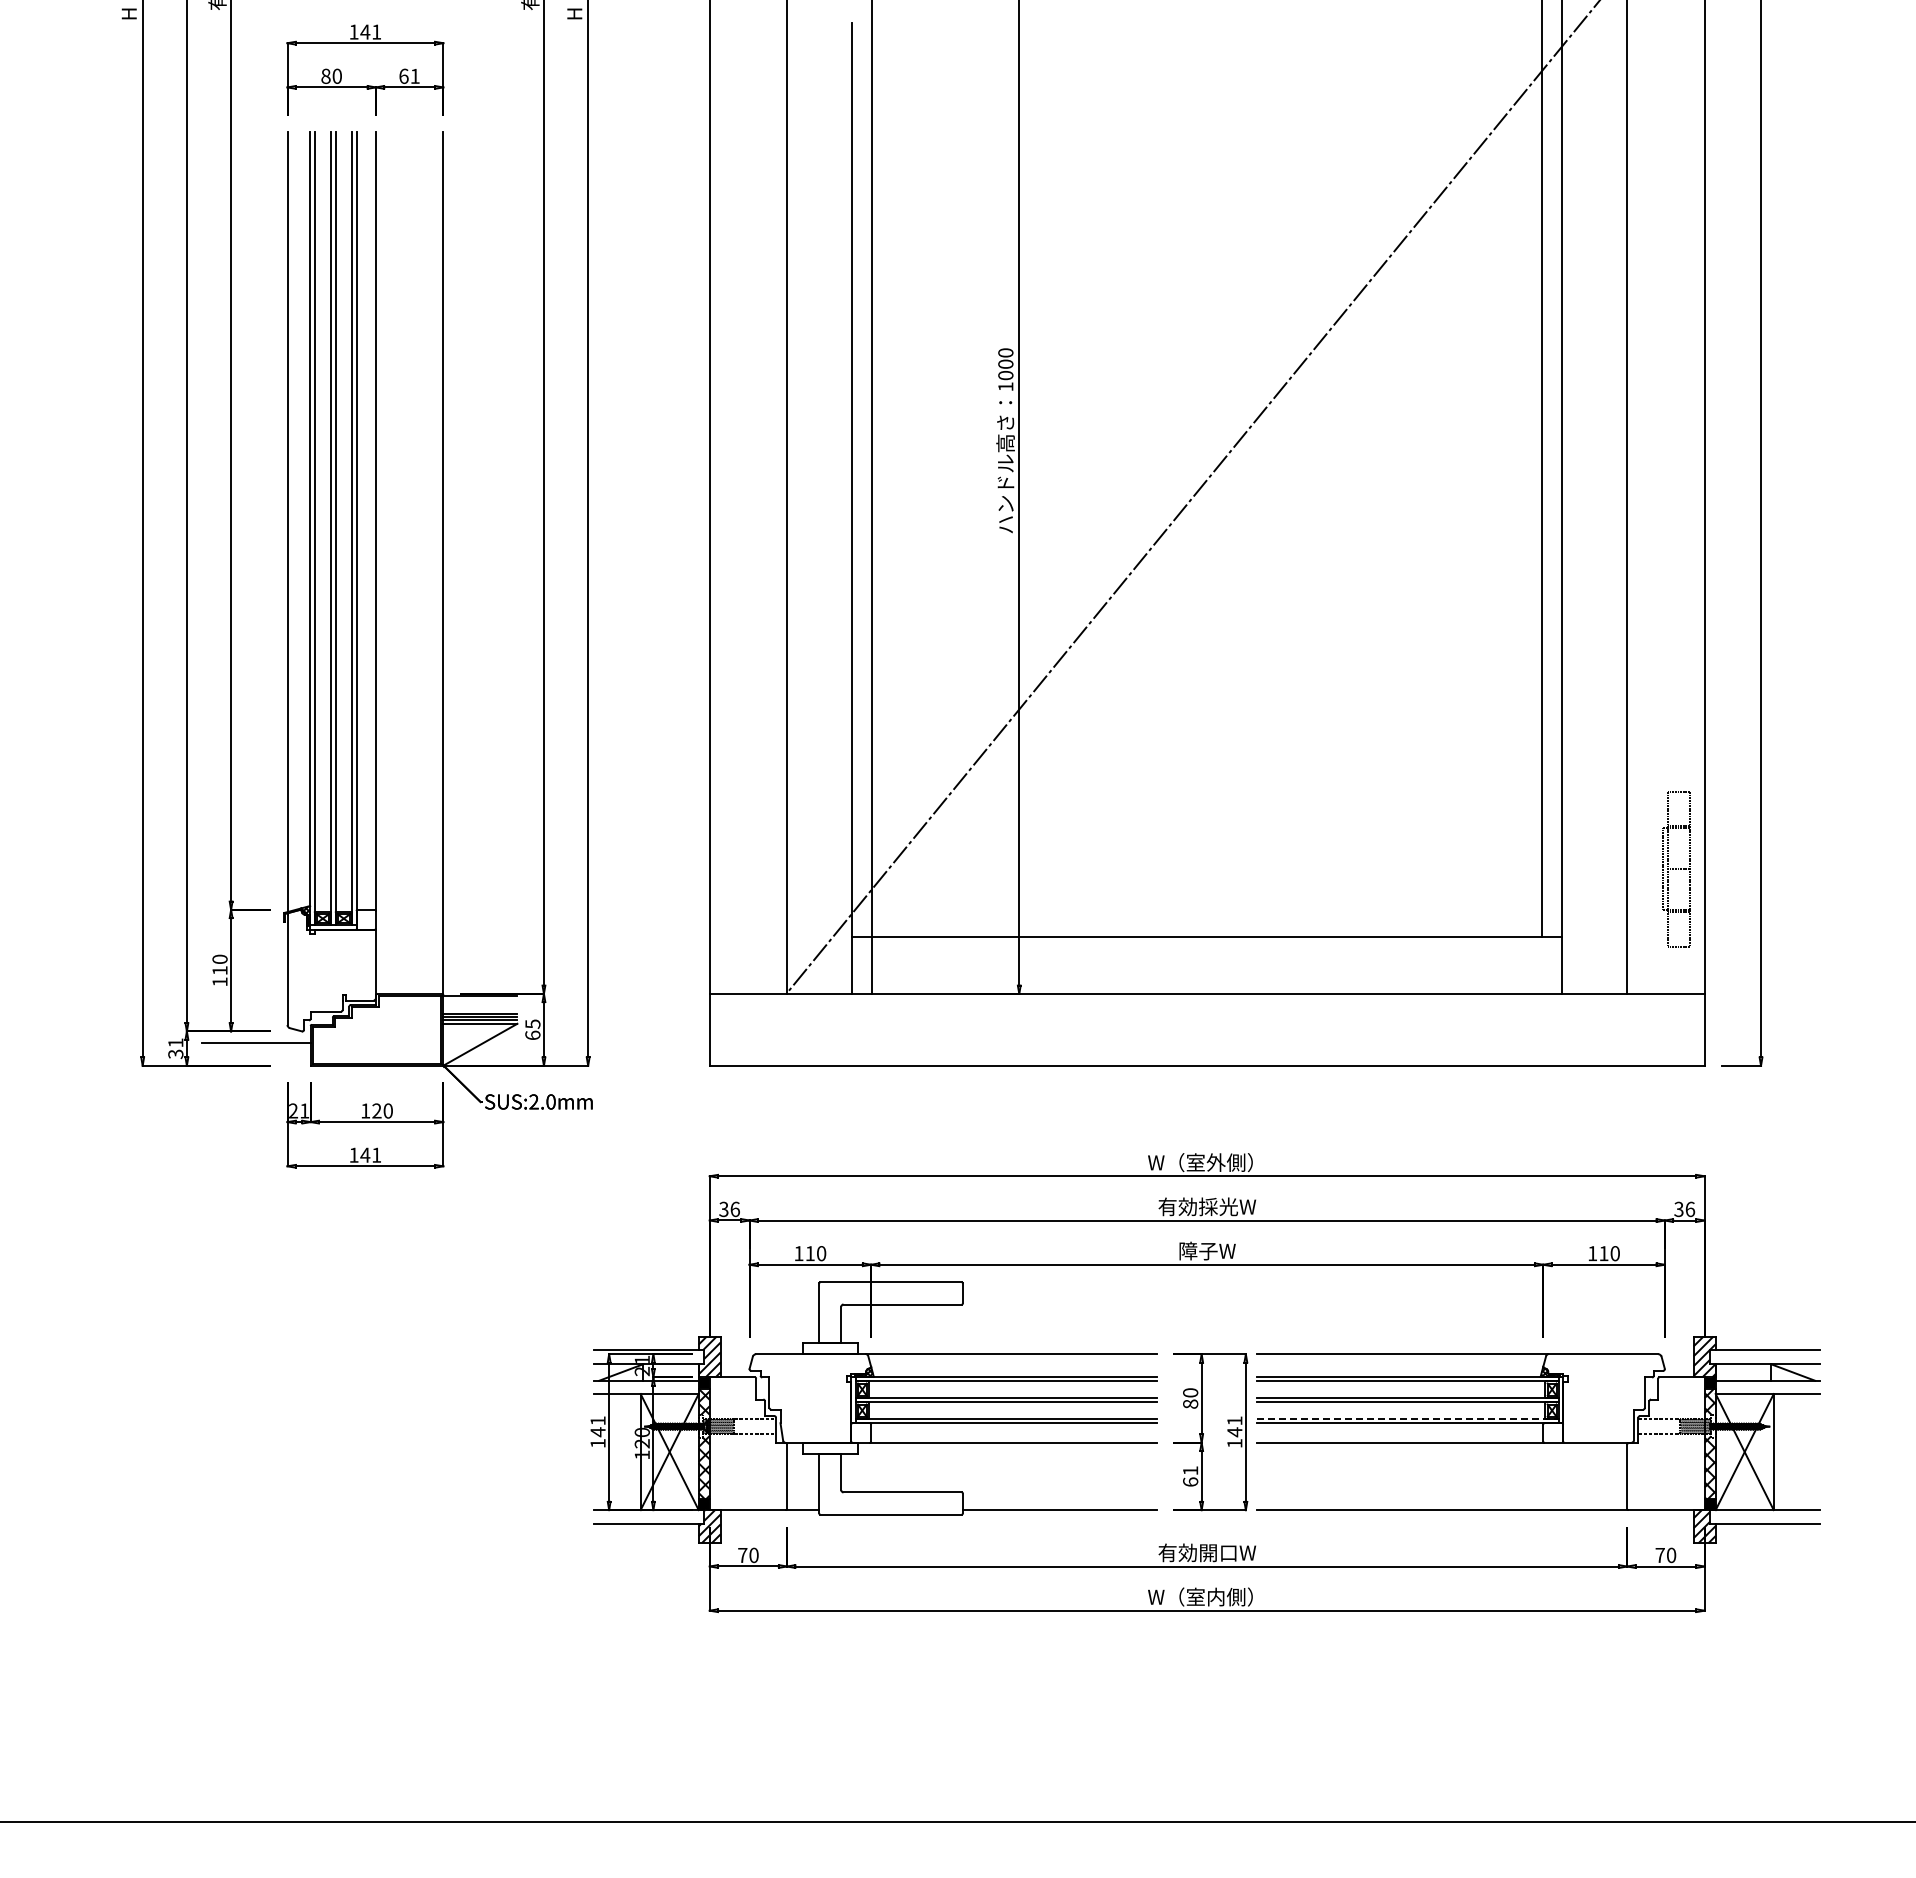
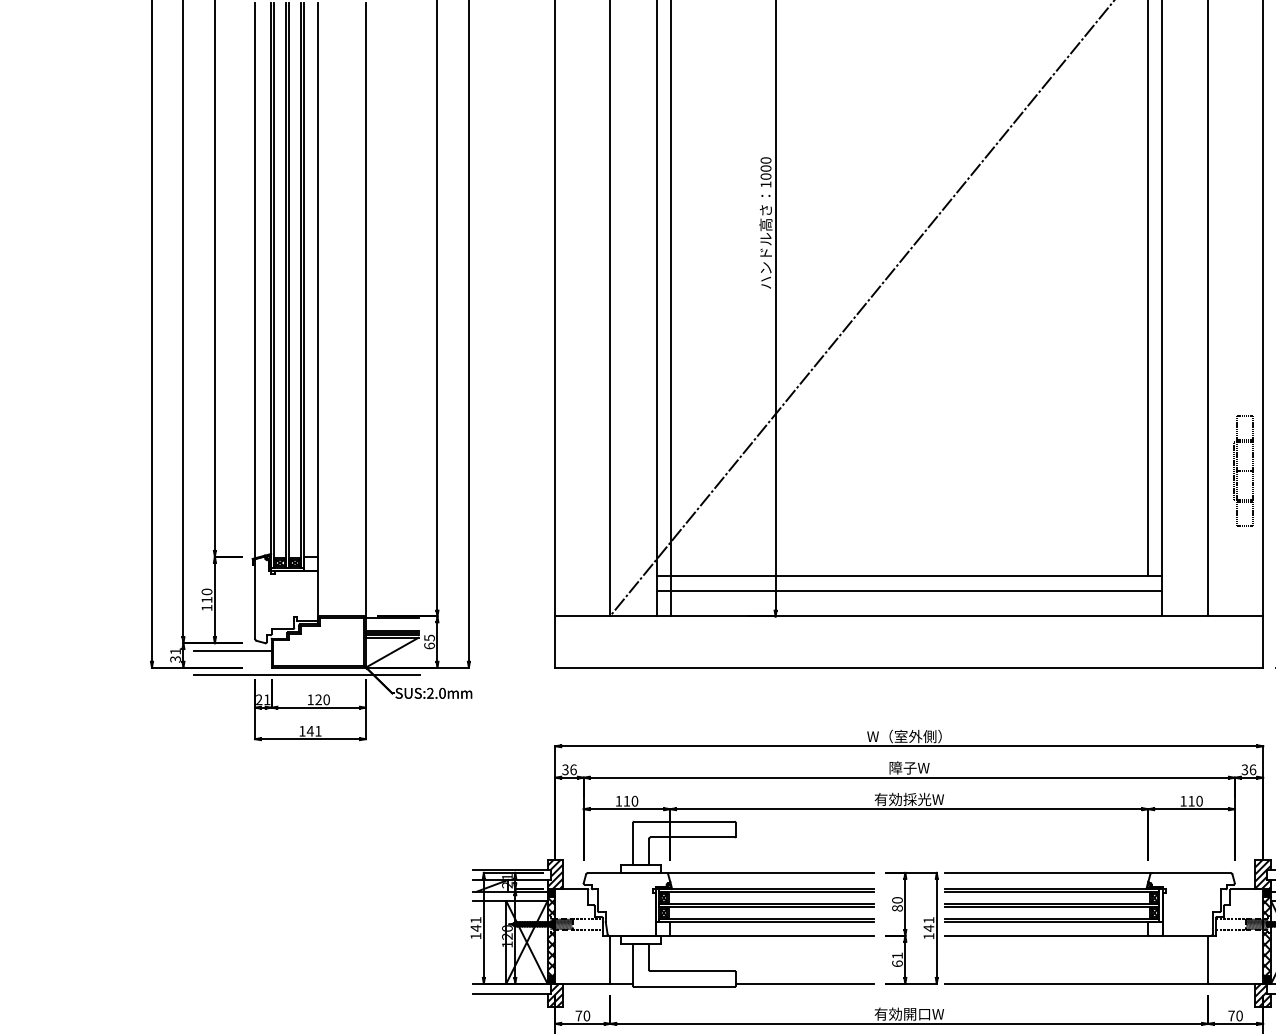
part: (1676, 869) -> (1243, 471), moved
line: (1207, 957) -> (909, 590), added
line: (360, 1076) -> (306, 675), added
text: (1207, 1206) -> (909, 767), 有効採光W -> 障子W
text: (1207, 1250) -> (909, 799), 障子W -> 有効採光W
line: (1407, 1418) -> (1051, 918), dashed -> solid

